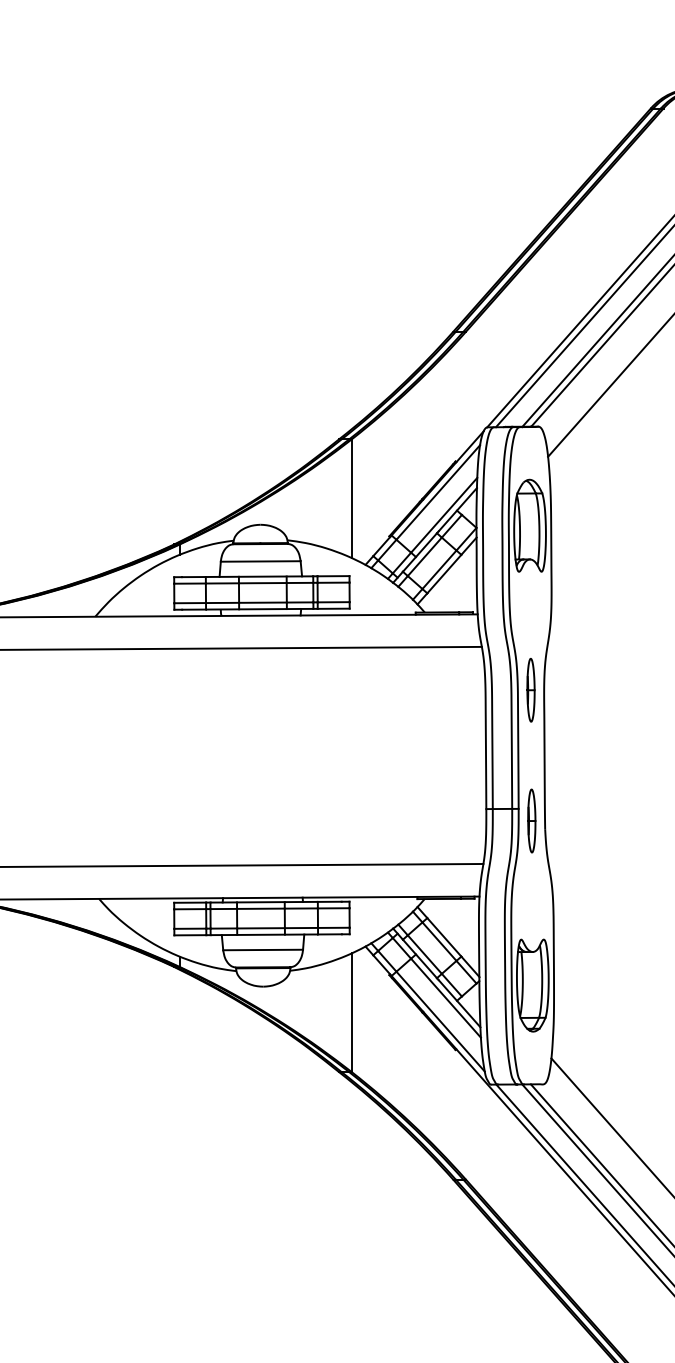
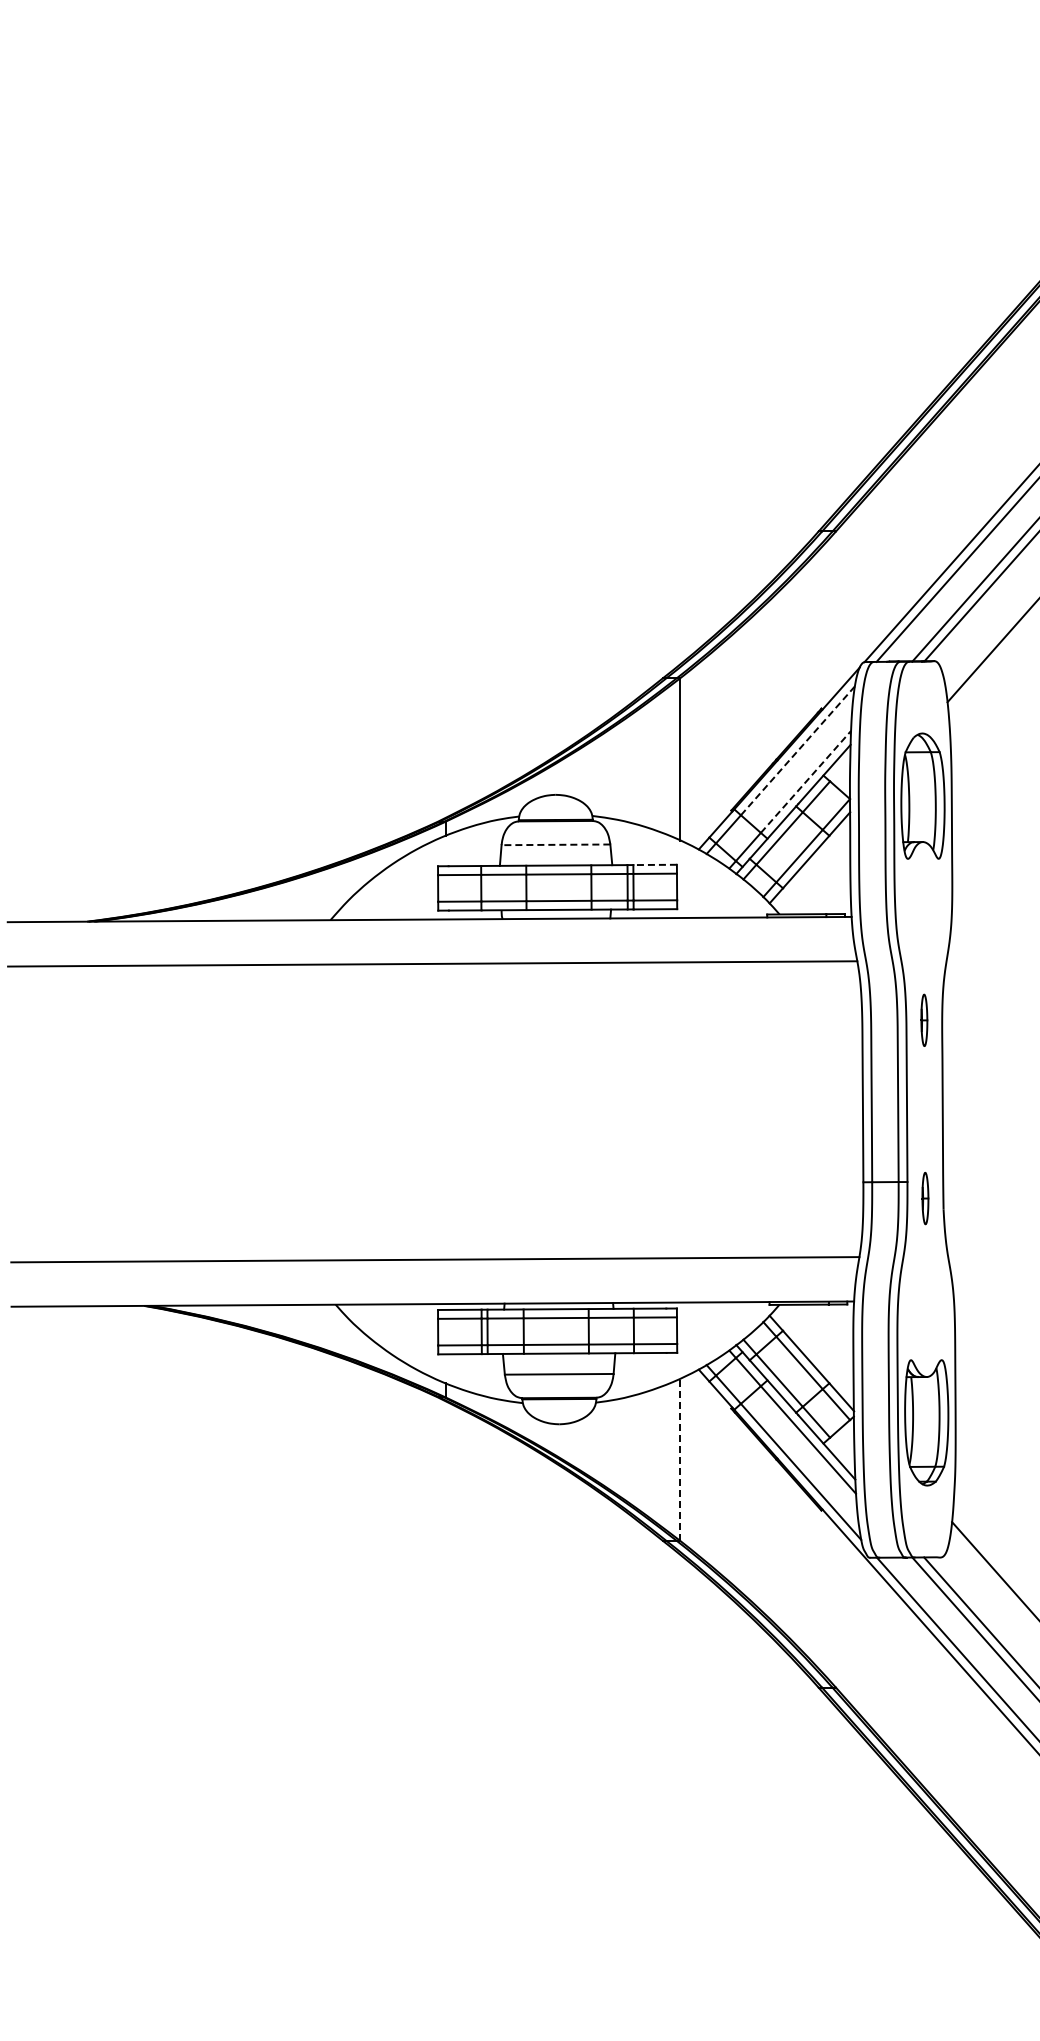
line: (437, 492) -> (797, 751), solid -> dashed
line: (444, 514) -> (806, 781), solid -> dashed
line: (260, 561) -> (555, 844), solid -> dashed
line: (333, 575) -> (655, 864), solid -> dashed
part: (531, 690) -> (924, 1020), size x0.6
part: (531, 820) -> (925, 1198), size x0.6
line: (352, 1012) -> (680, 1459), solid -> dashed

